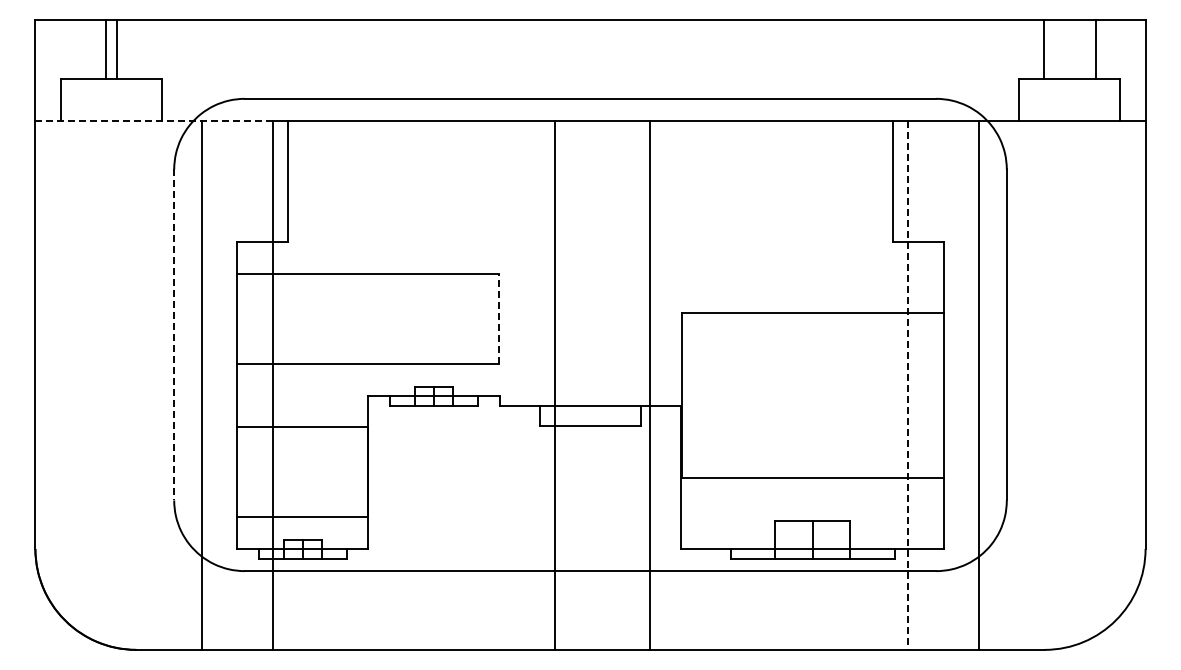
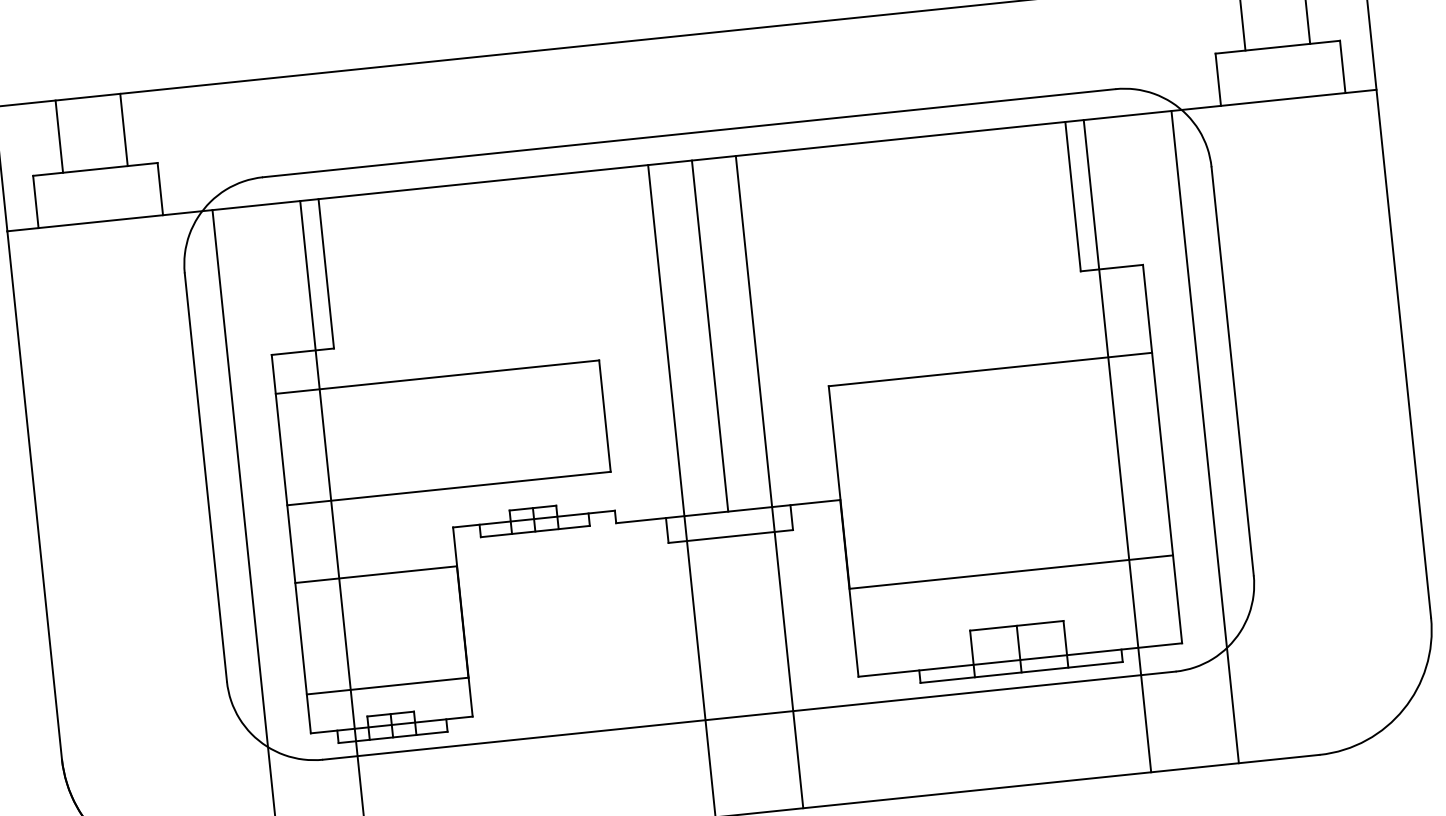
line: (106, 49) -> (124, 130), moved
line: (116, 49) -> (58, 136), moved
line: (154, 121) -> (154, 216), dashed -> solid
line: (590, 263) -> (710, 336), added
line: (499, 318) -> (604, 415), dashed -> solid
line: (174, 335) -> (206, 478), dashed -> solid
line: (650, 385) -> (770, 482), moved
line: (908, 385) -> (1117, 446), dashed -> solid

